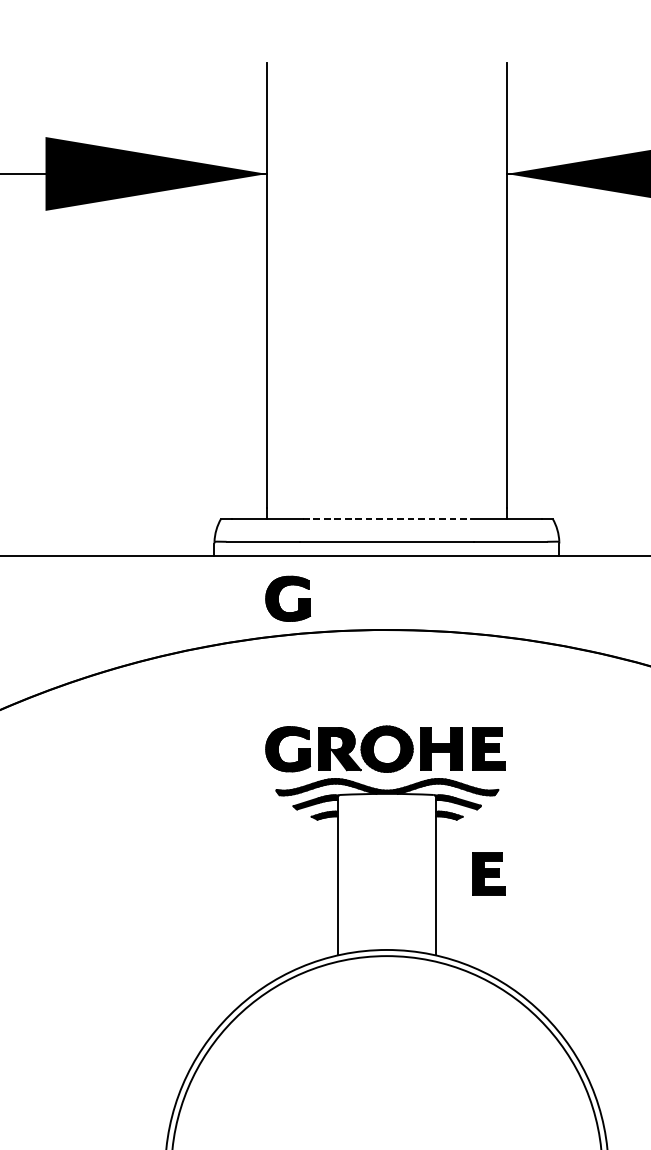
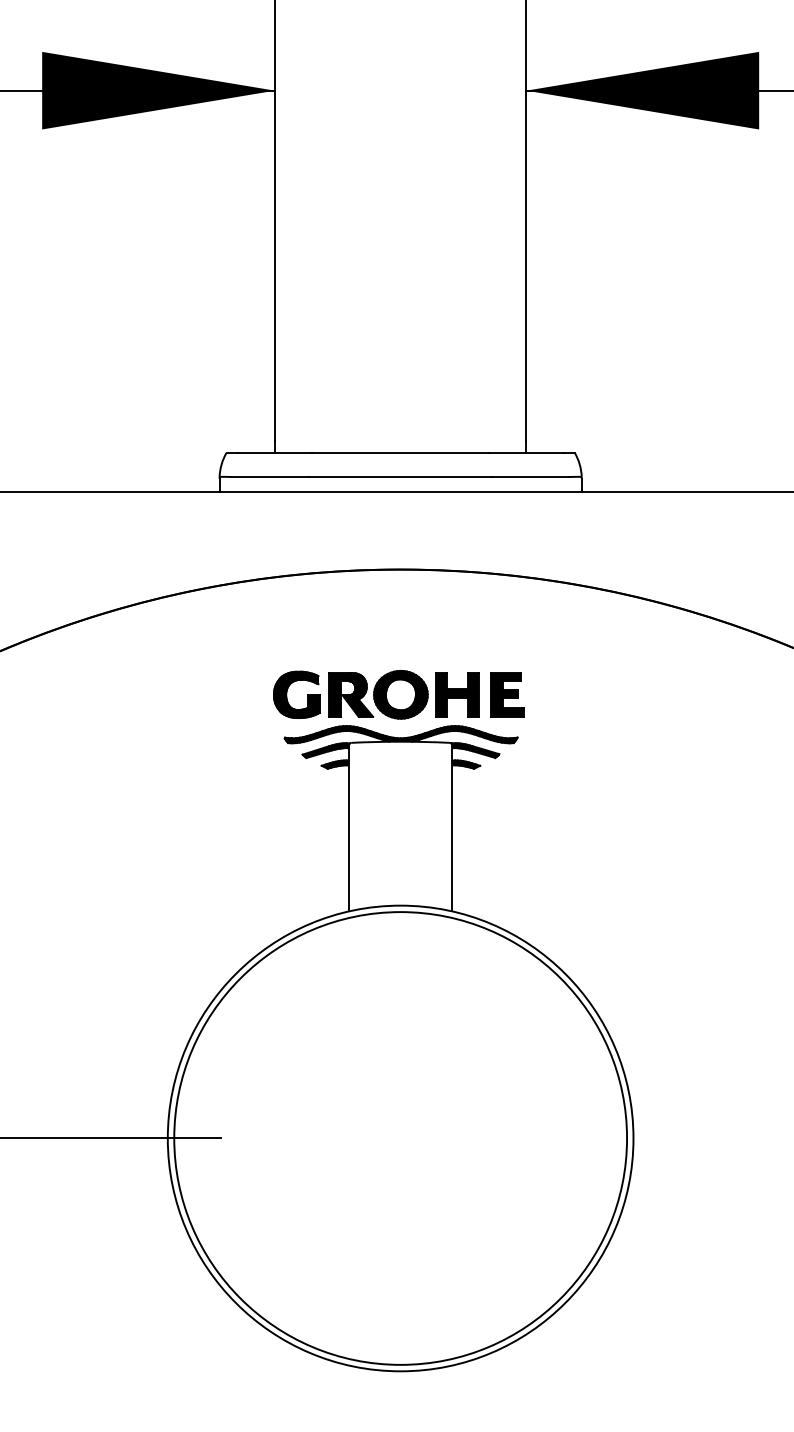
line: (387, 518) -> (401, 452), dashed -> solid
part: (279, 598) -> (287, 536), removed
part: (488, 873) -> (507, 825), removed

